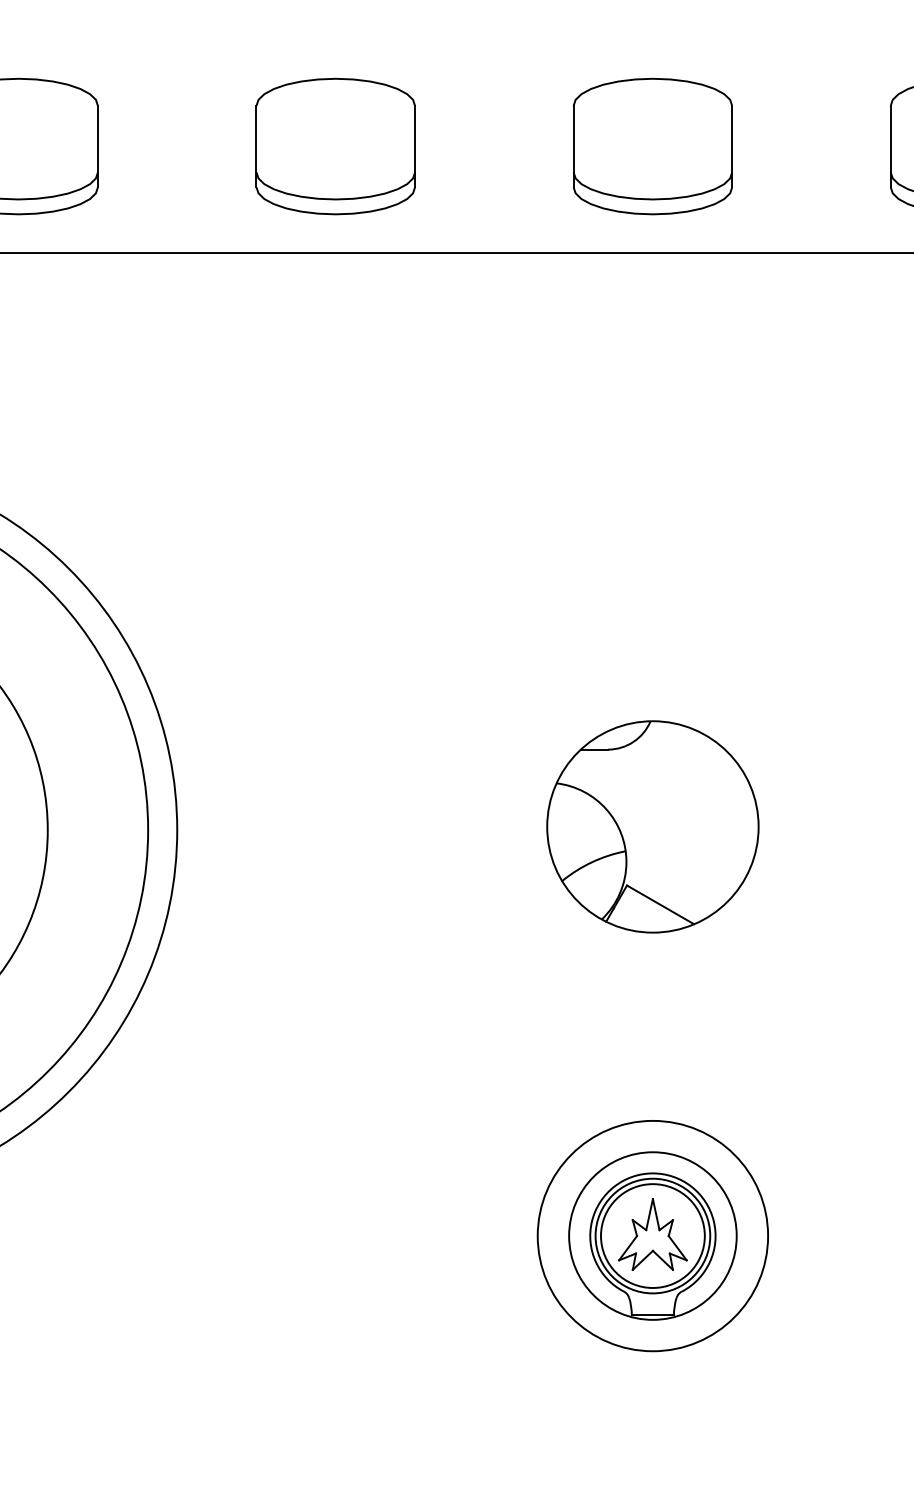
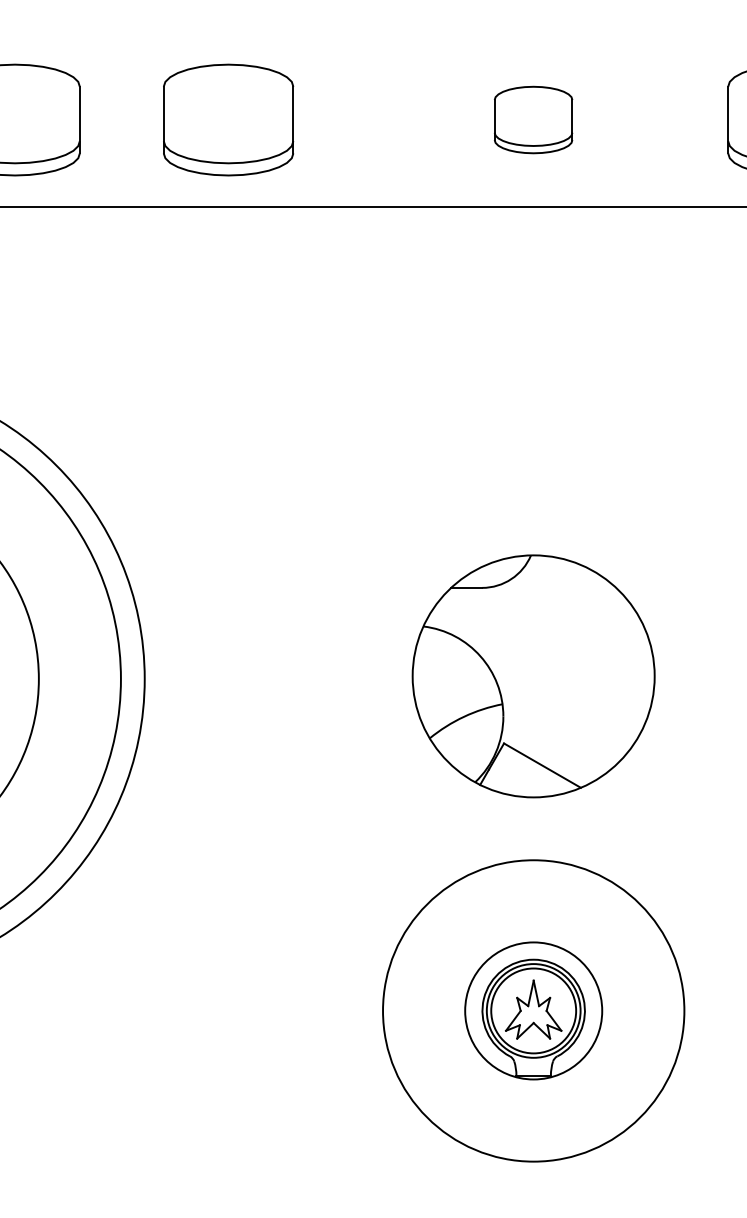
part: (335, 146) -> (228, 120), moved
part: (652, 146) -> (533, 120), size x0.6
part: (652, 826) -> (533, 676), size x1.4
circle: (652, 1235) -> (533, 1010), size x1.6

